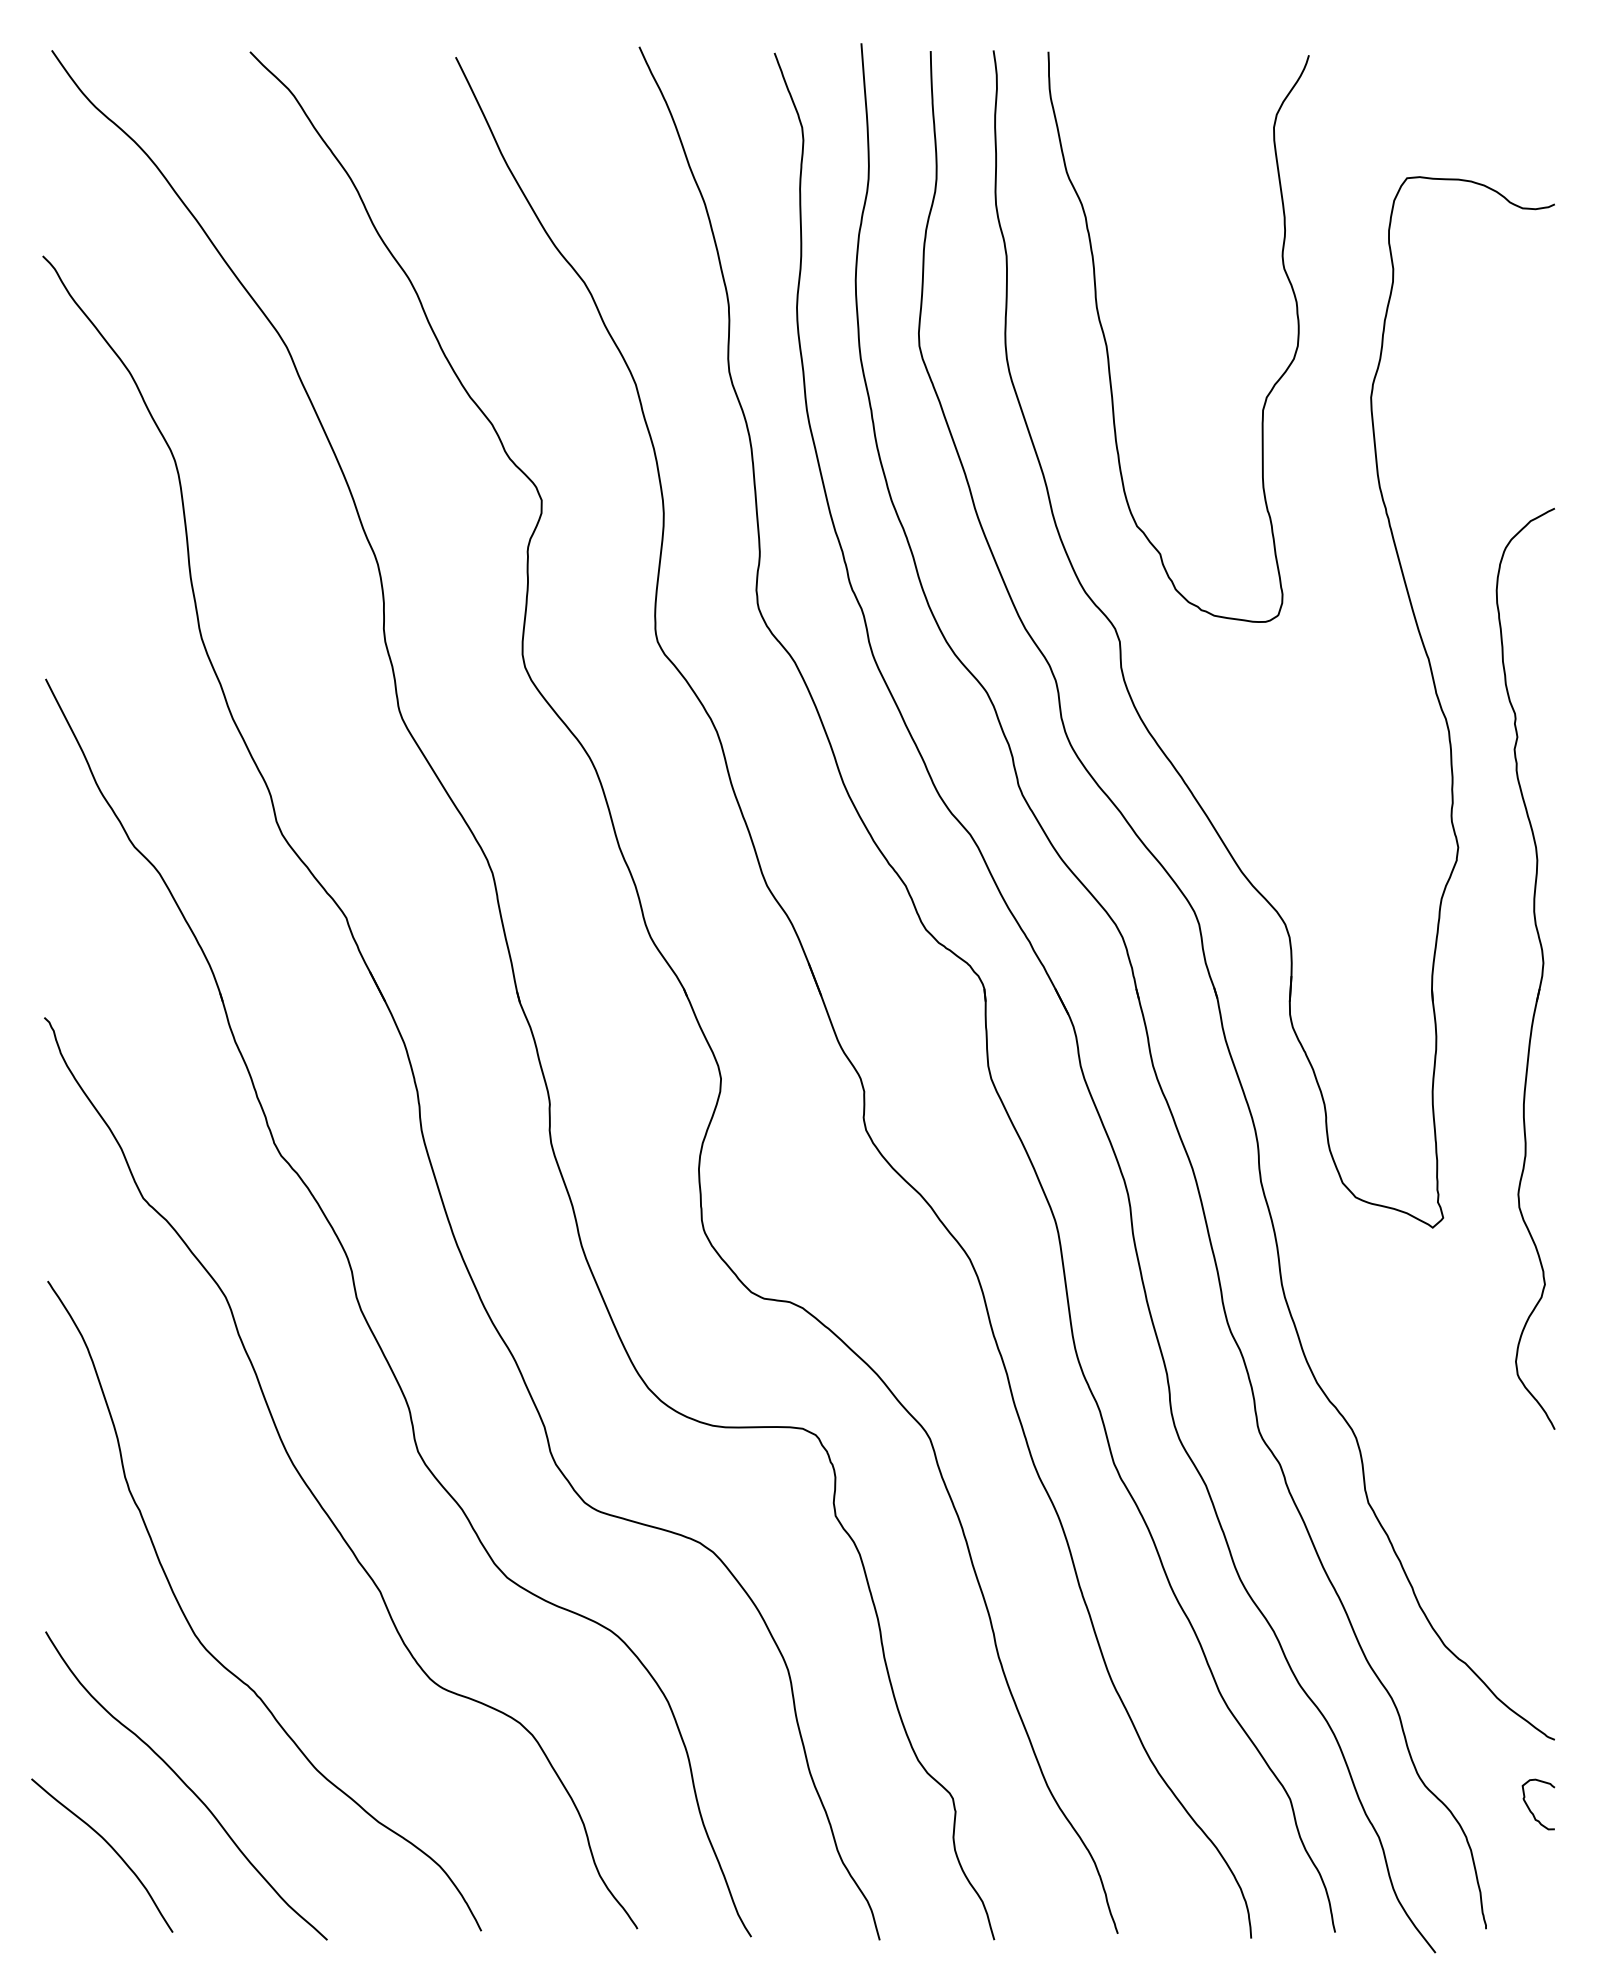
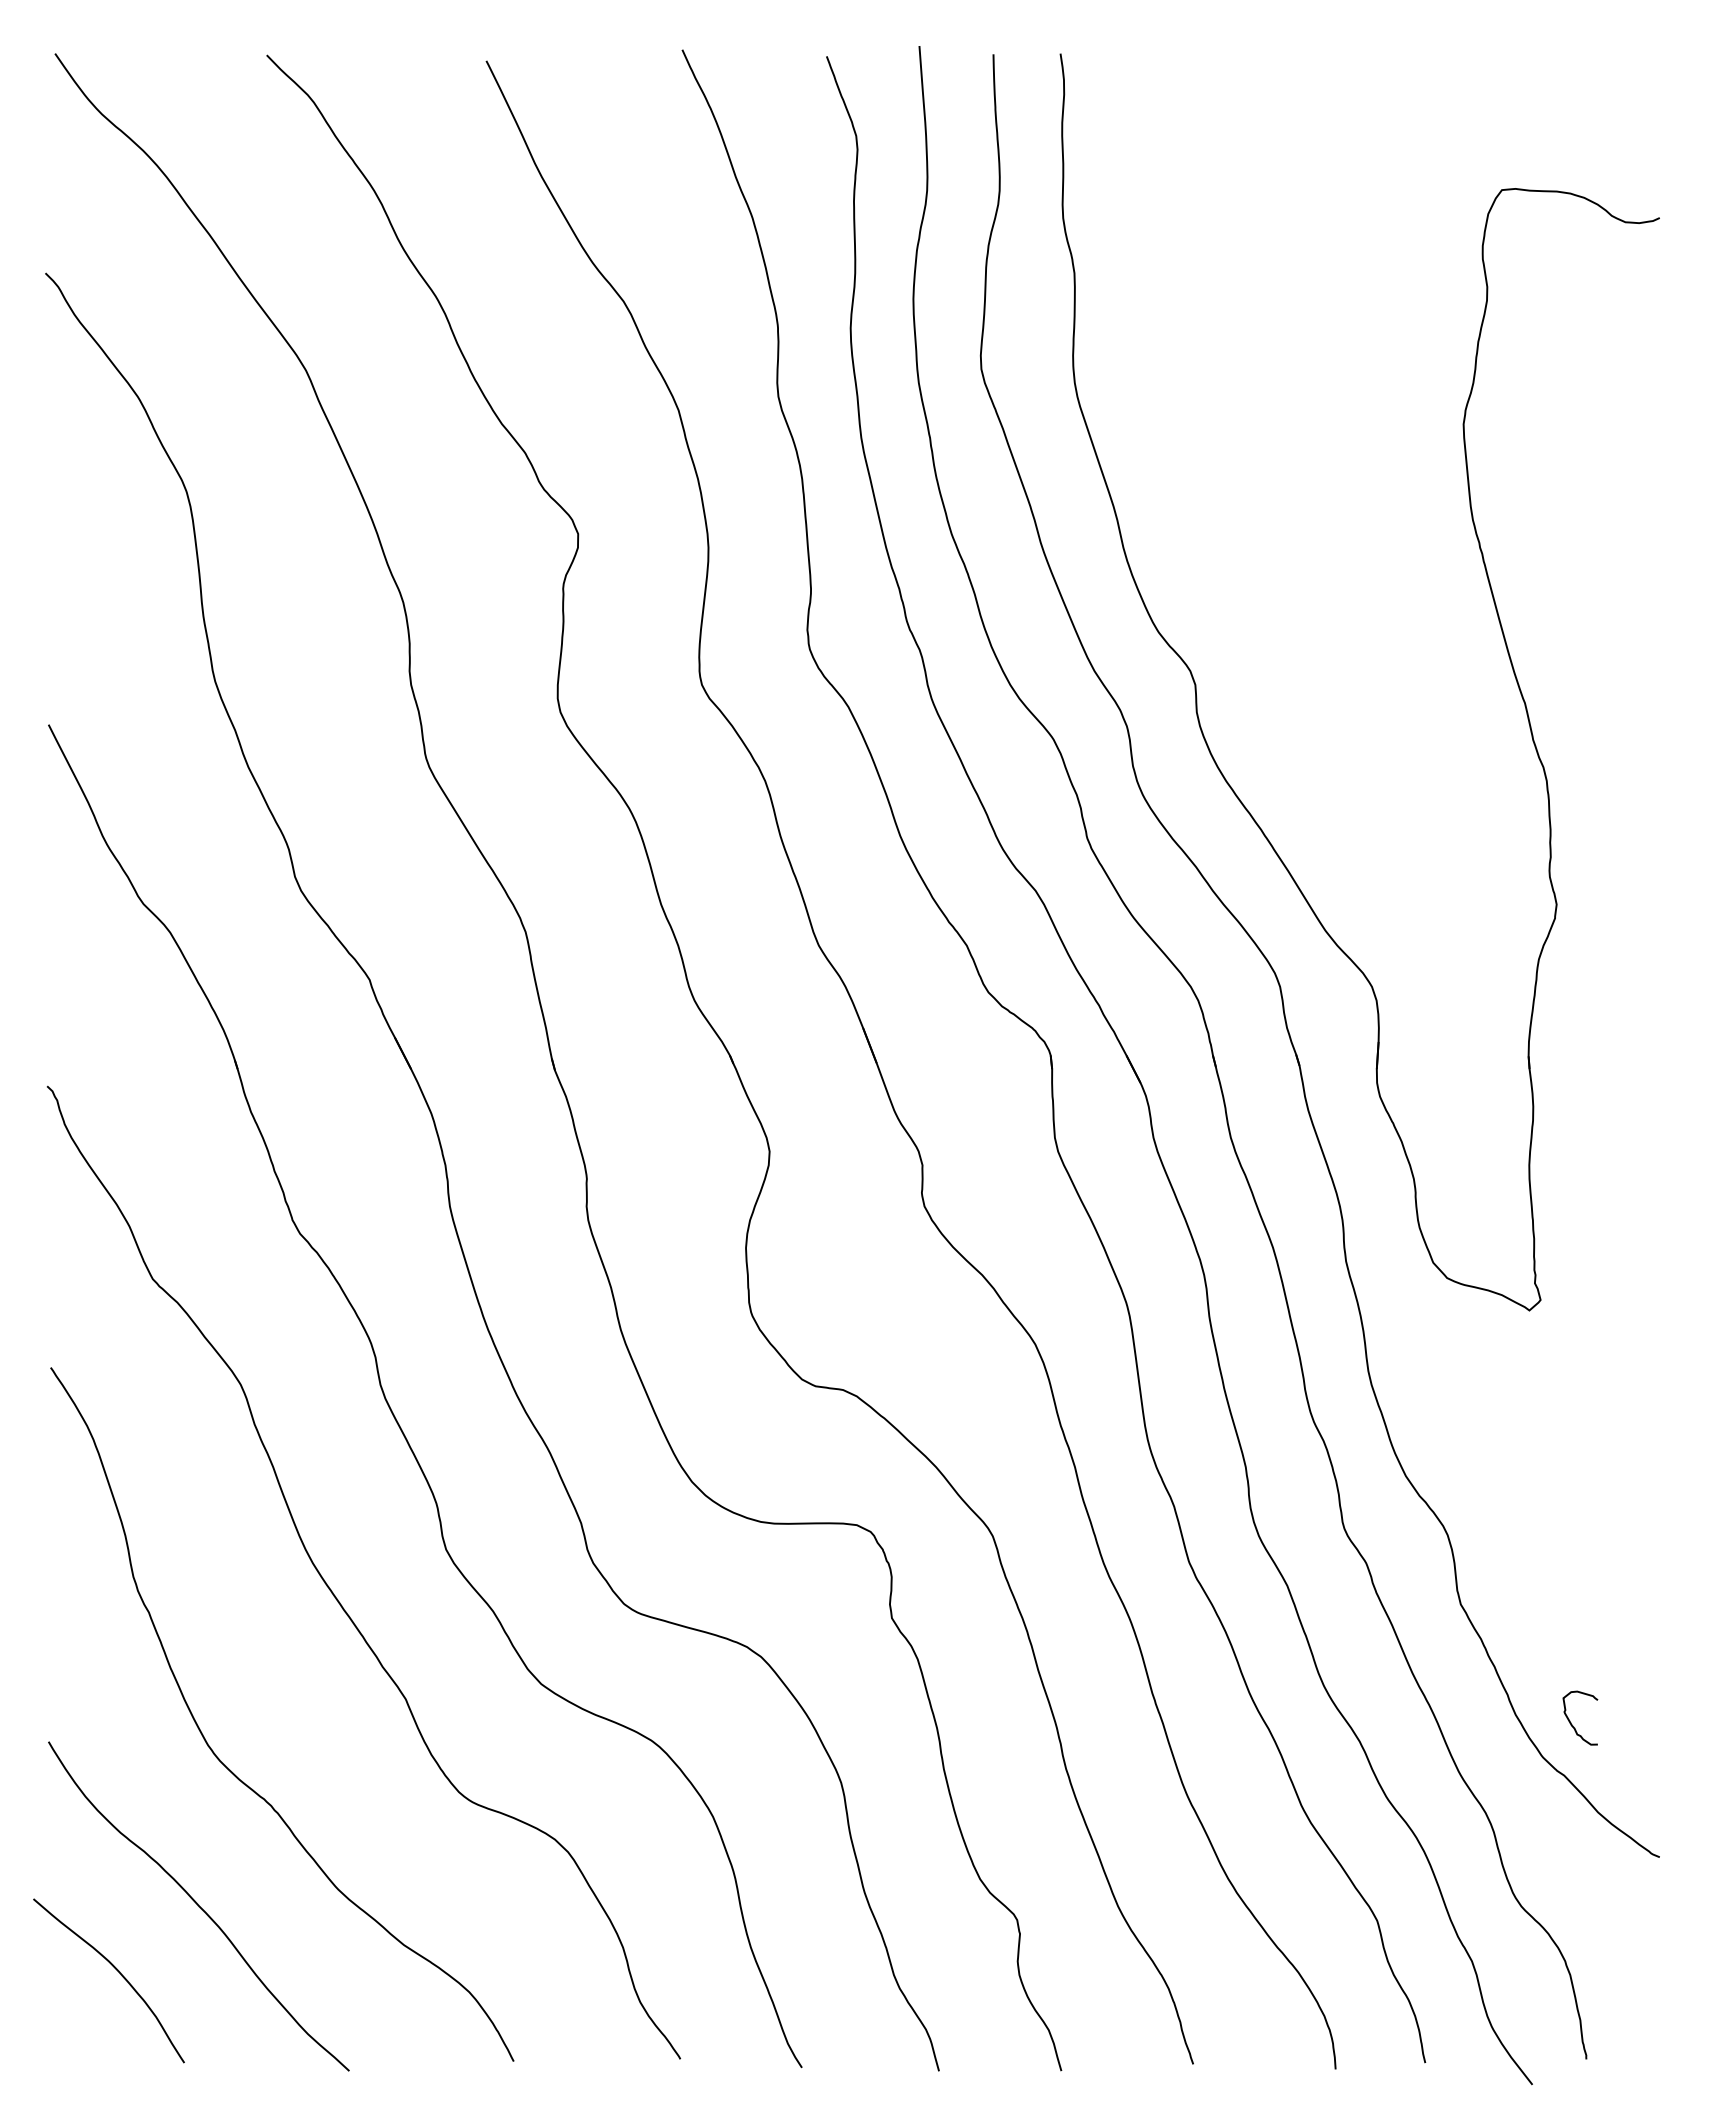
curve: (1107, 344) -> (1182, 367), removed
part: (1541, 969) -> (1645, 1034), removed
curve: (1530, 1809) -> (1571, 1723), moved

